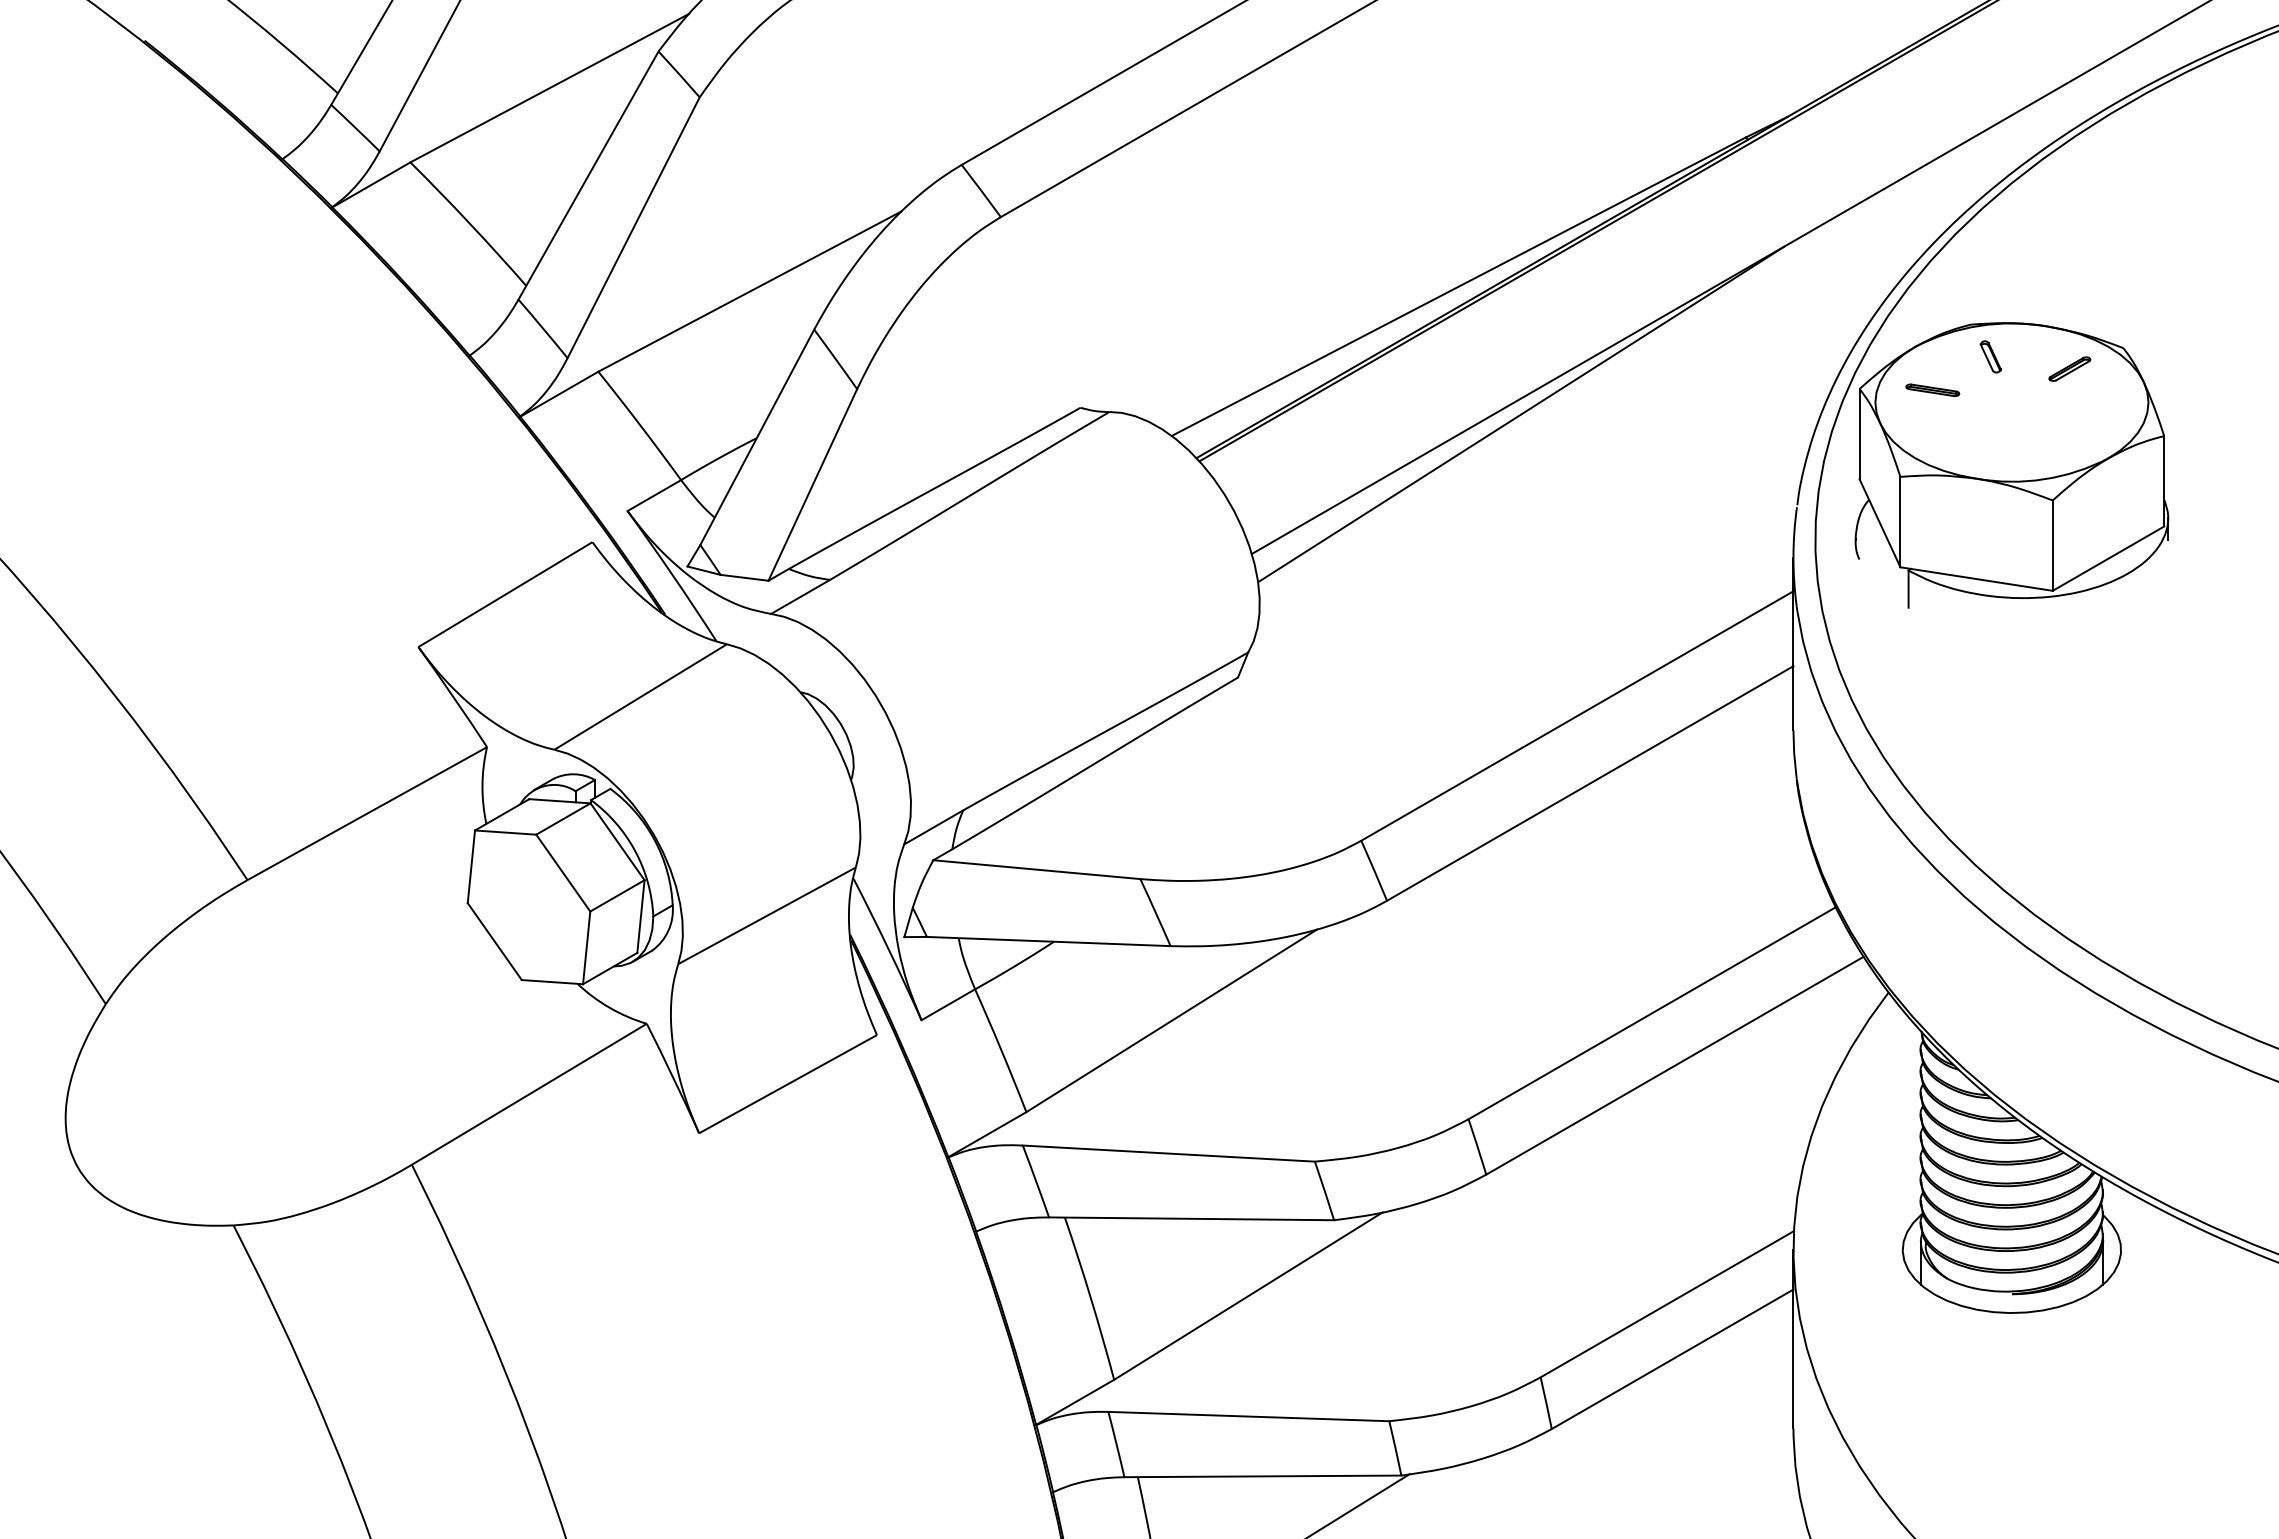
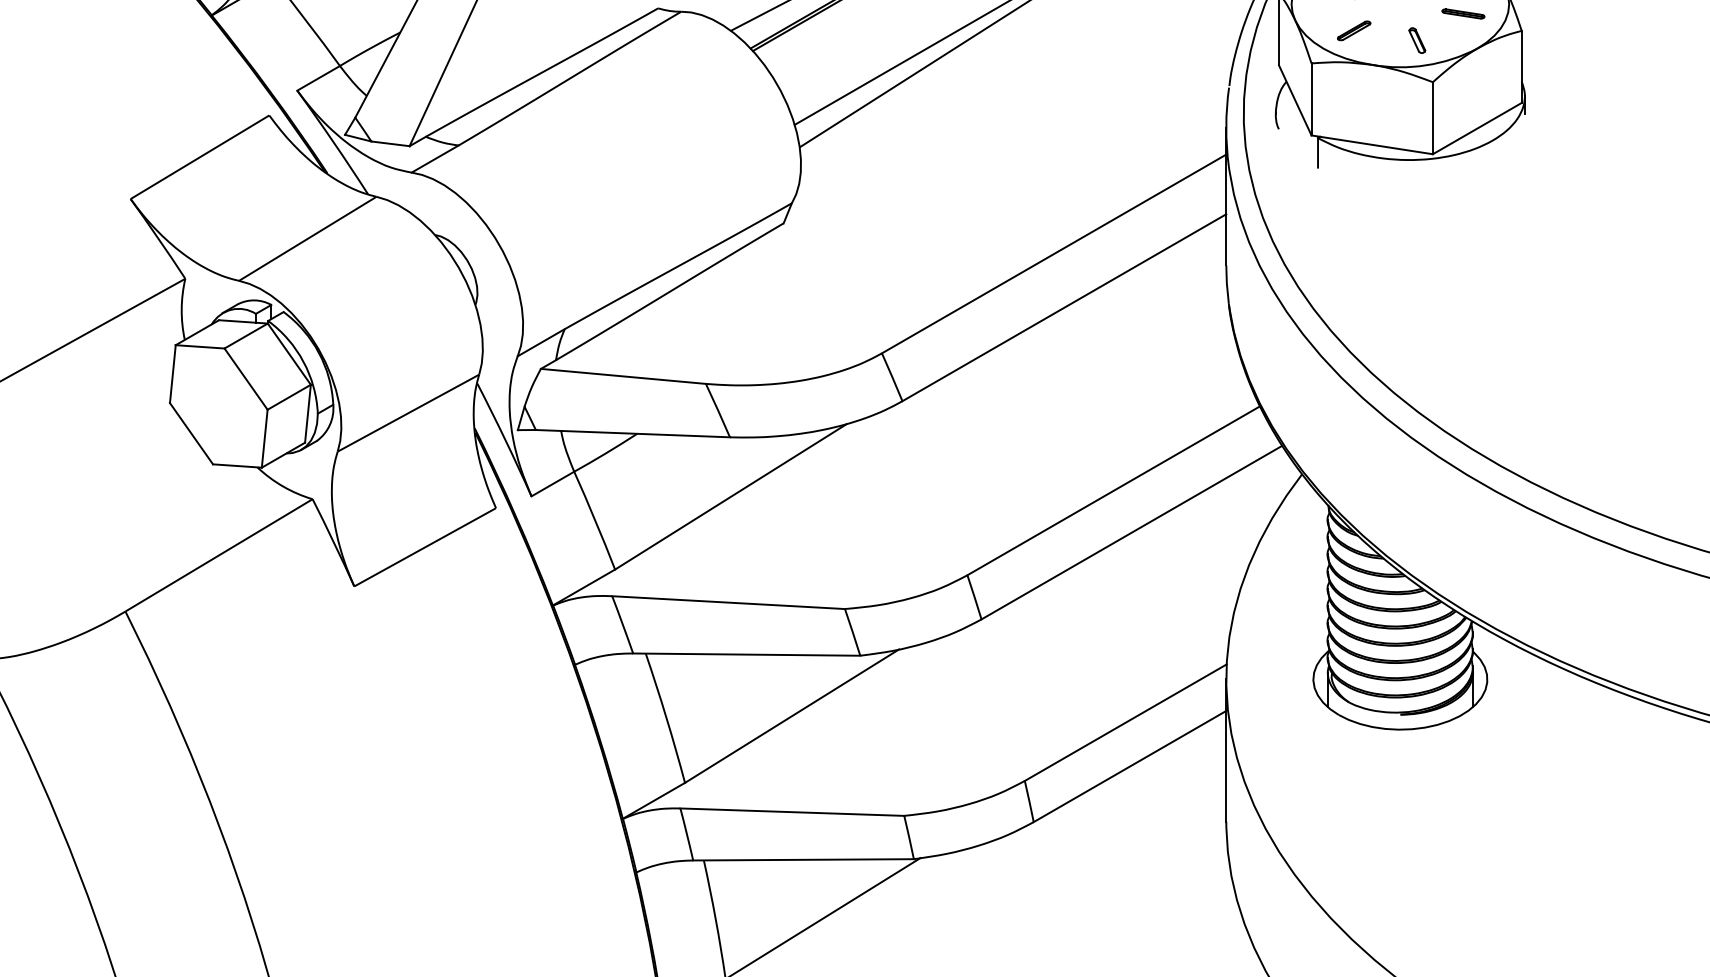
part: (2090, 414) -> (1462, 13), added
part: (1953, 435) -> (1353, 30), added
part: (2033, 447) -> (1417, 40), added

